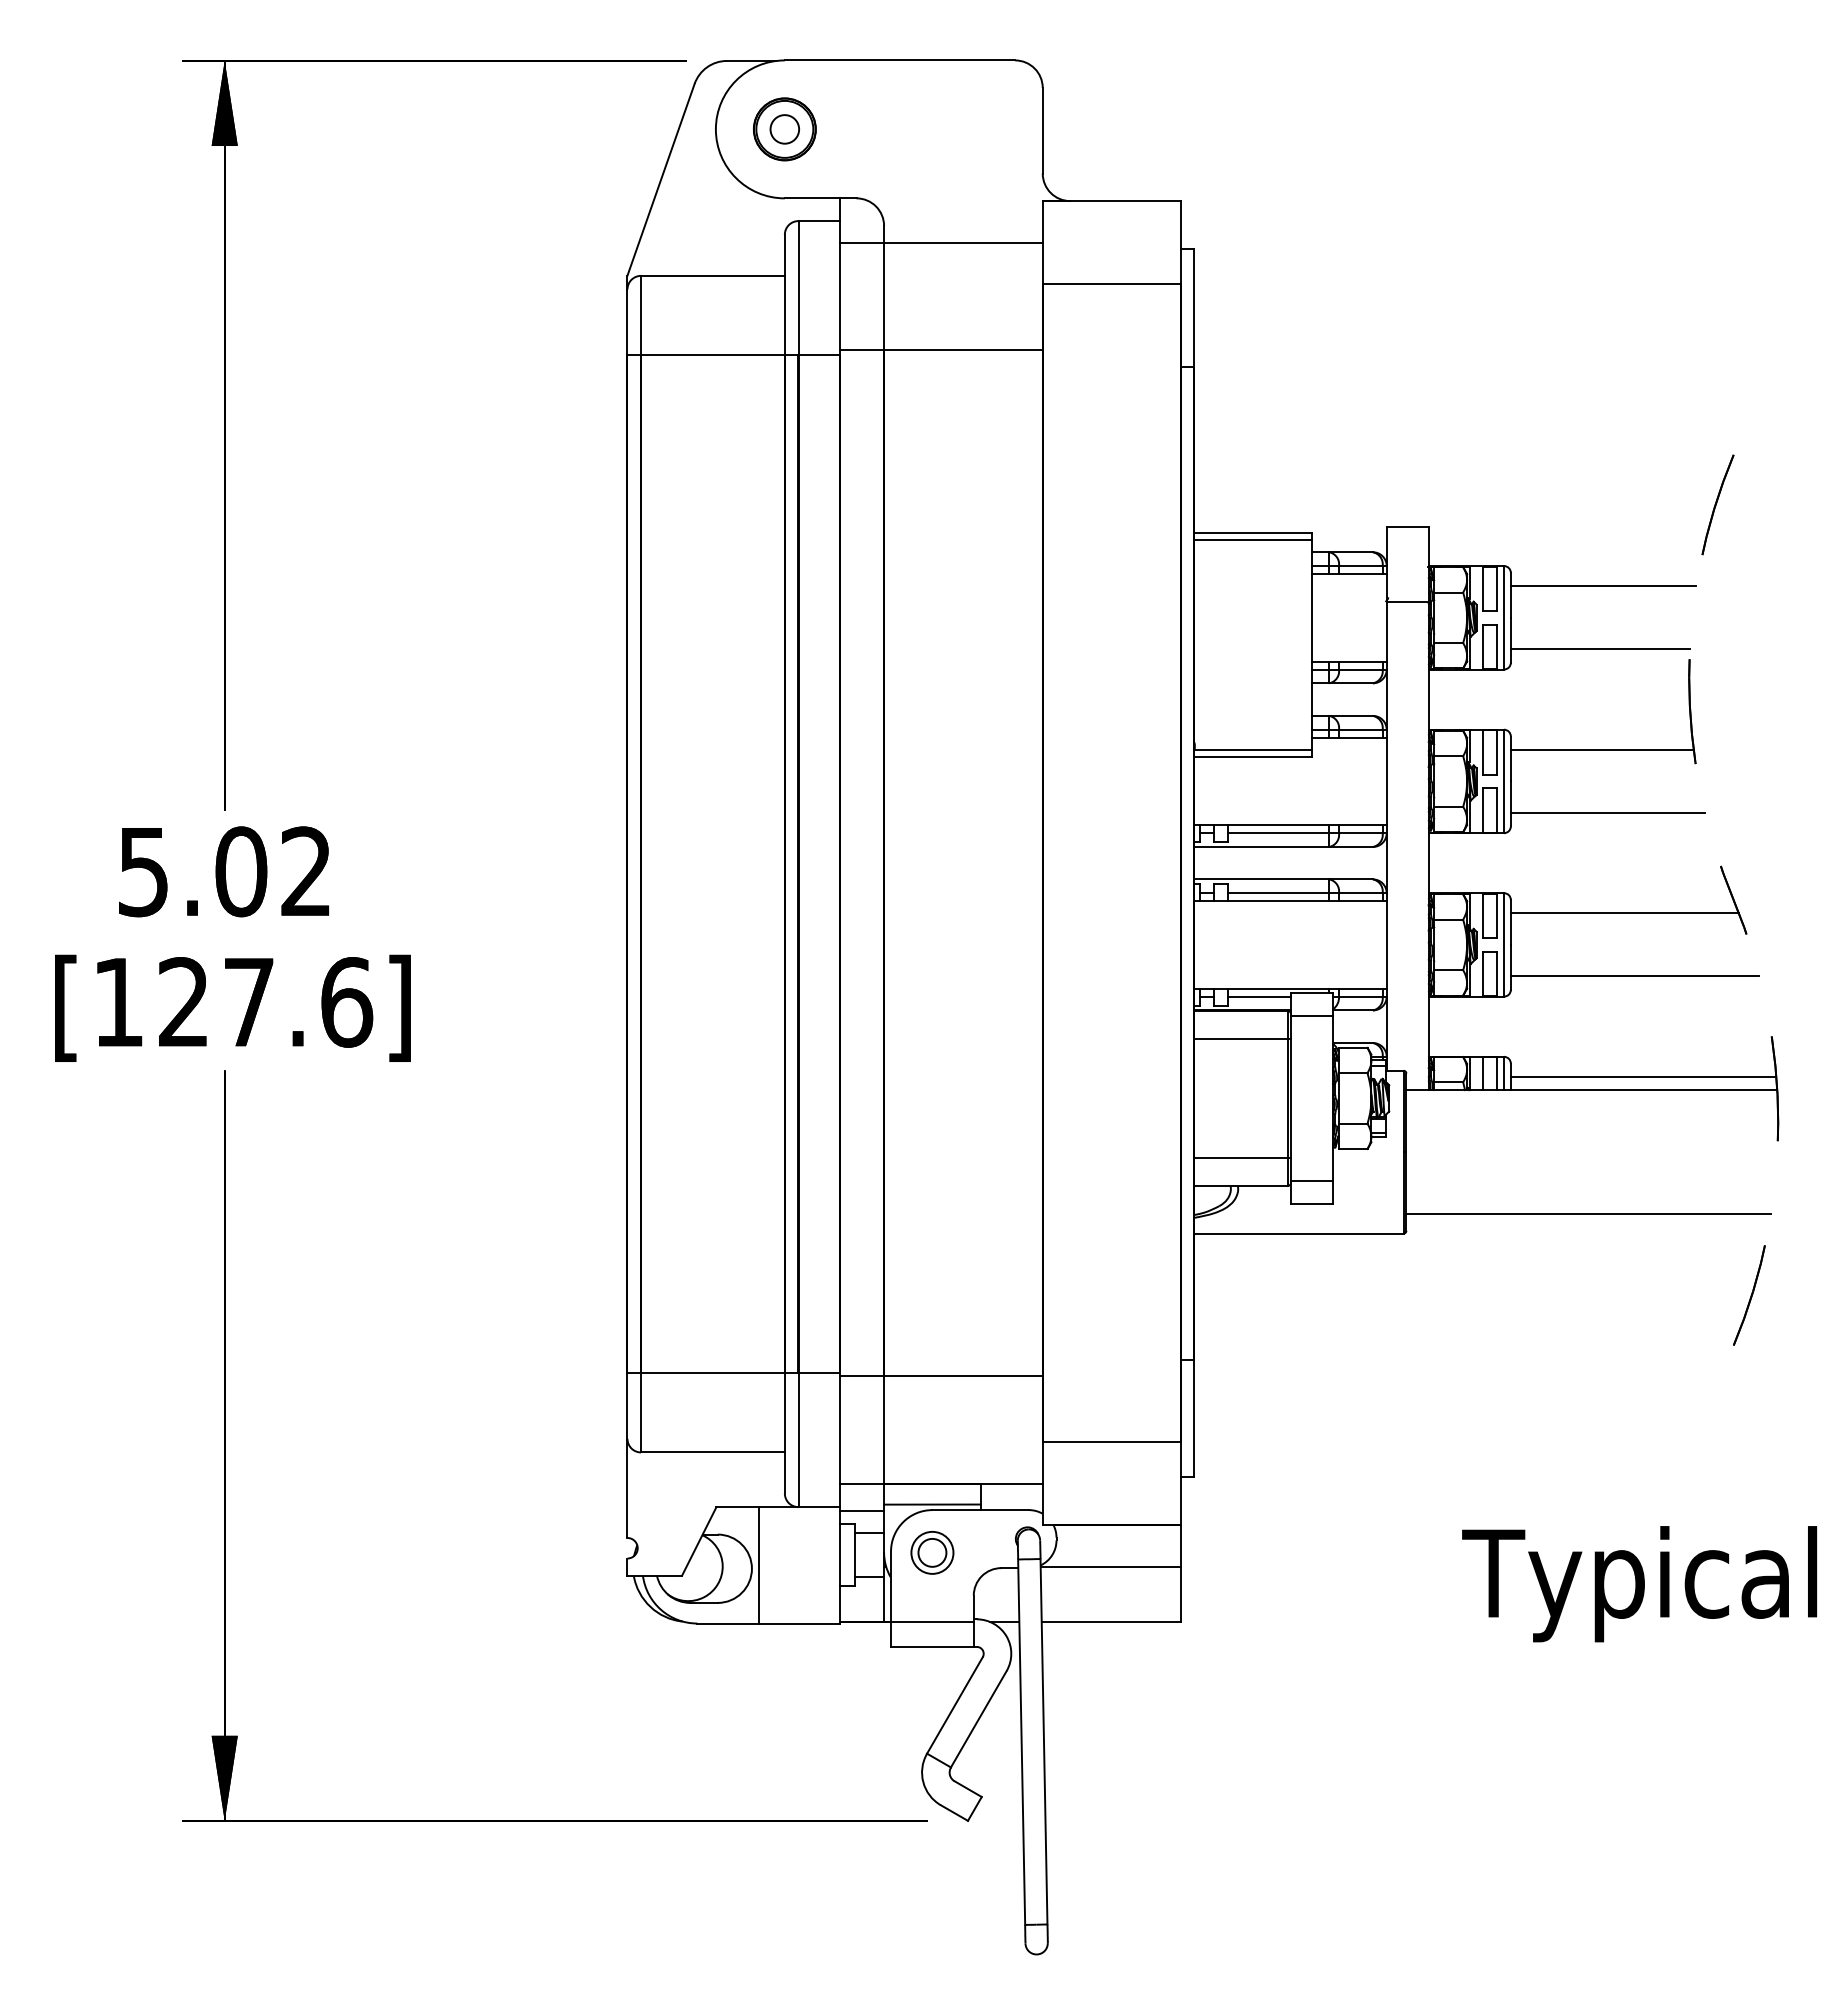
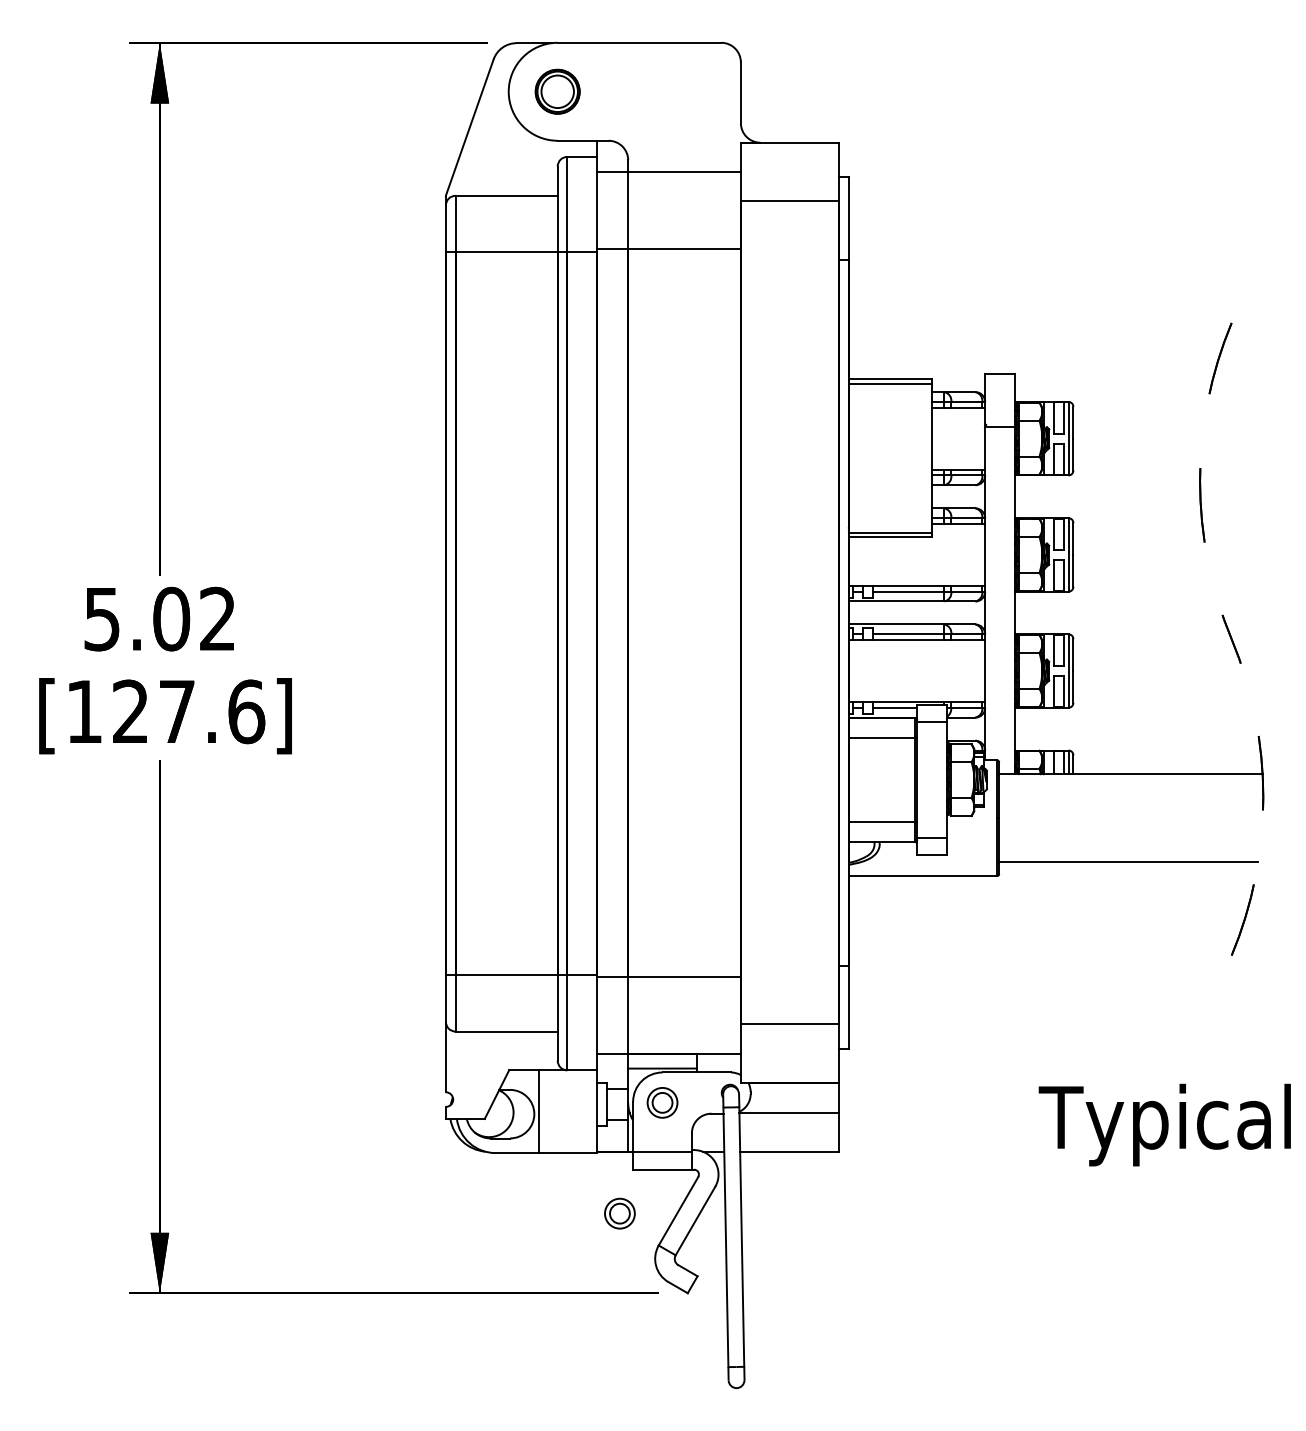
circle: (784, 129) -> (557, 91), size x1.6
line: (1603, 586) -> (1139, 416), removed
line: (1599, 649) -> (1136, 461), removed
line: (1601, 749) -> (1137, 532), removed
line: (1607, 812) -> (1142, 576), removed
line: (1624, 913) -> (1154, 648), removed
line: (1634, 976) -> (1161, 693), removed
line: (1643, 1077) -> (1167, 765), removed
line: (861, 1511) -> (612, 1073), removed
part: (872, 1708) -> (619, 1213), added

